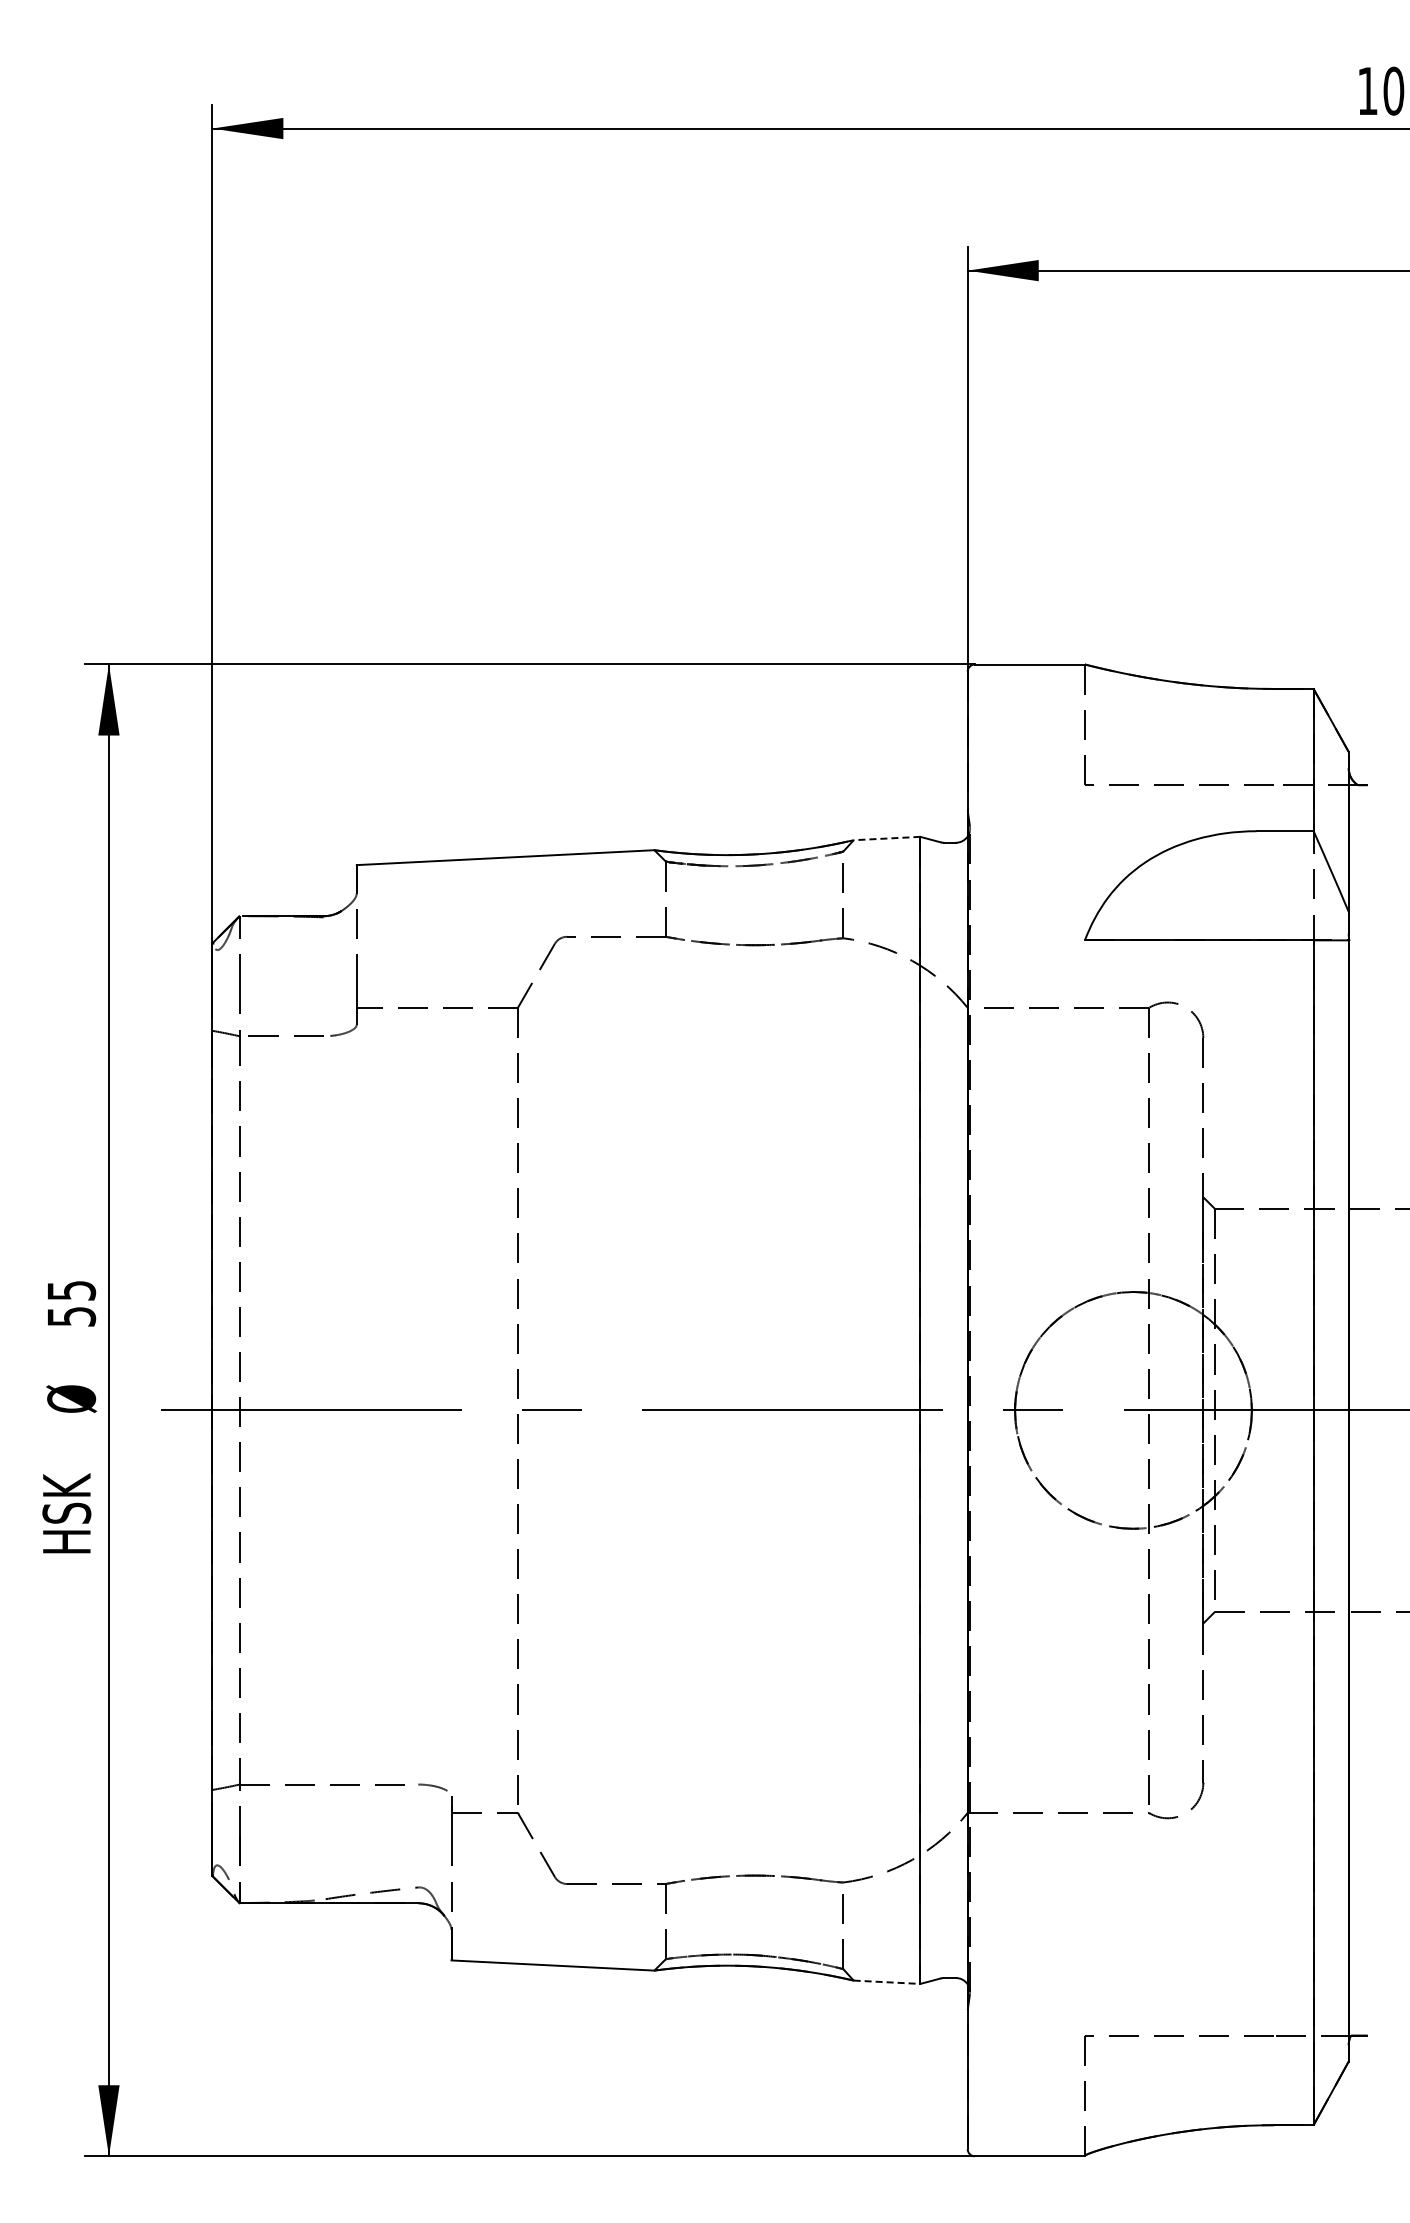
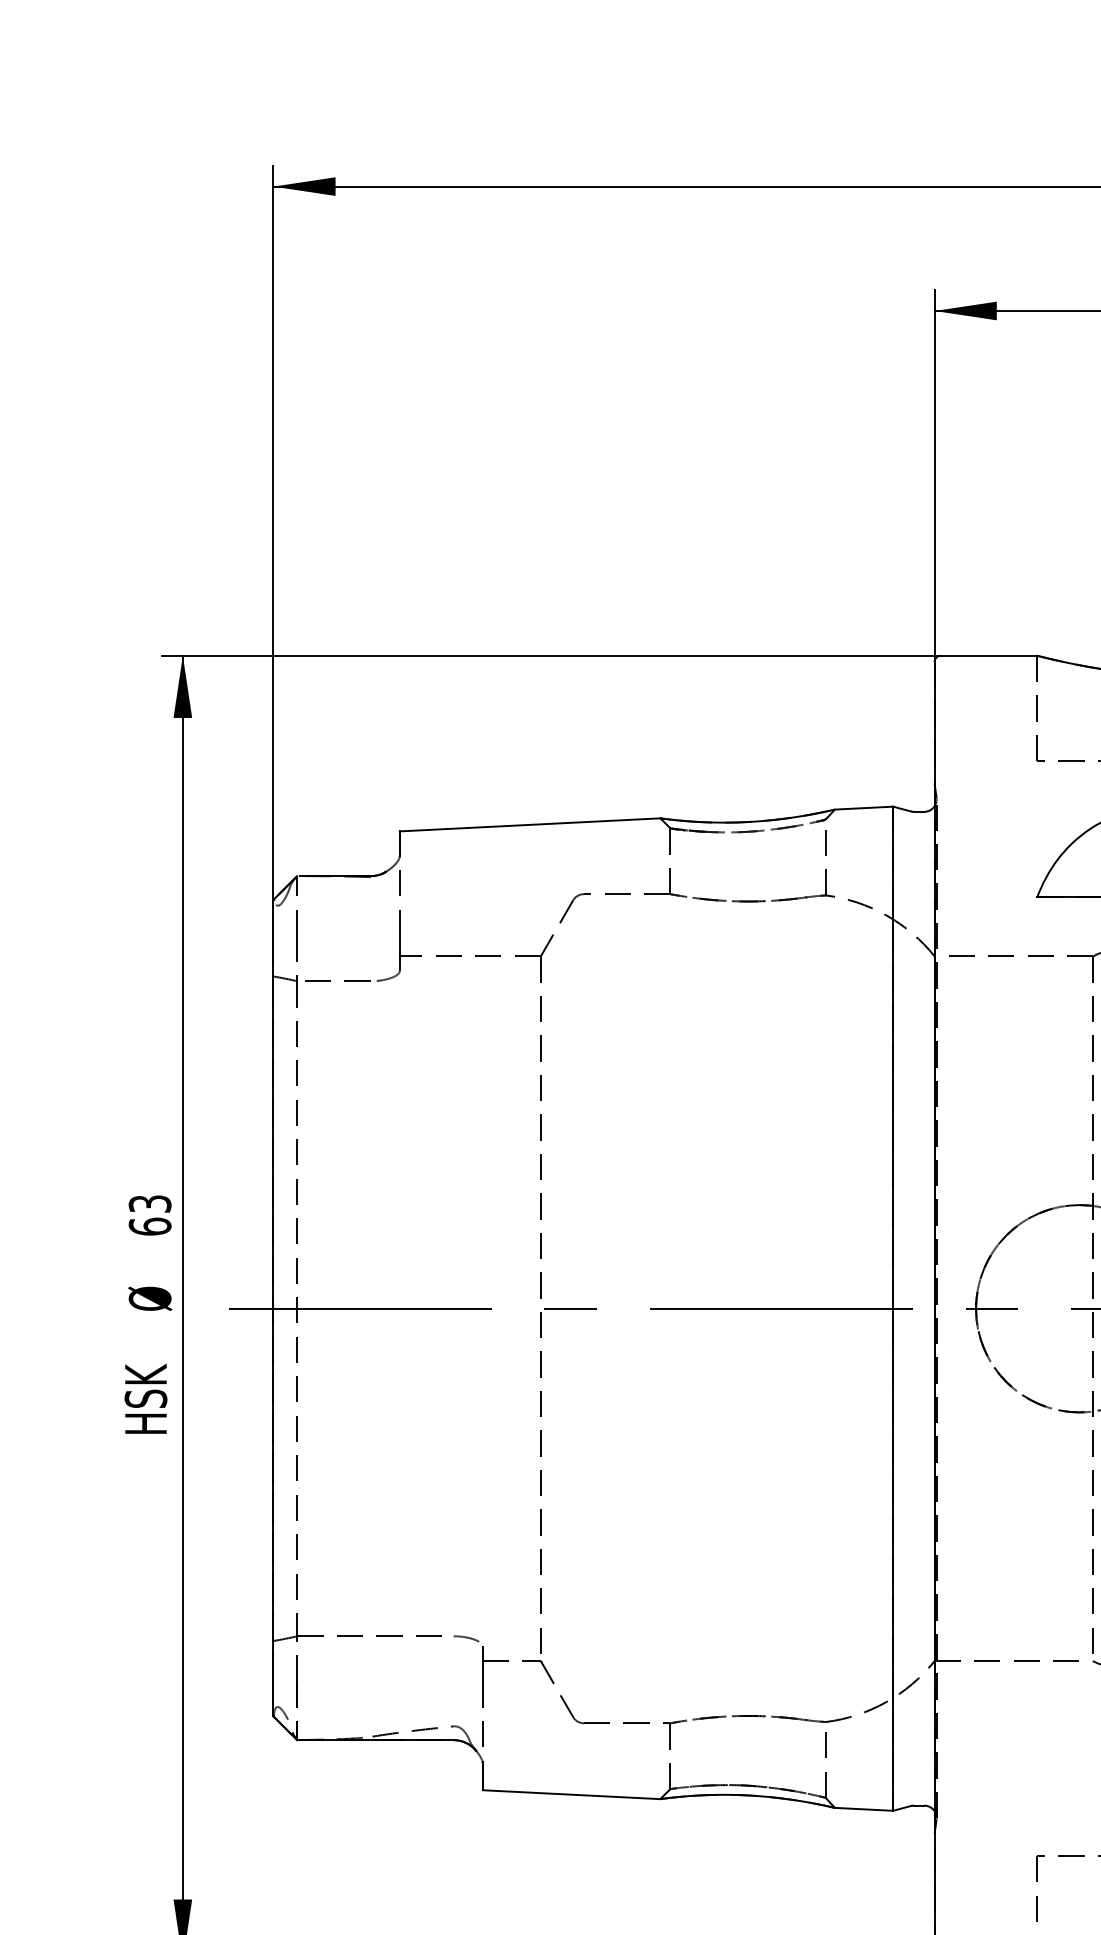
line: (886, 838) -> (863, 808), dashed -> solid
text: (71, 1303) -> (150, 1215), 55 -> 63
line: (887, 1982) -> (864, 1809), dashed -> solid

